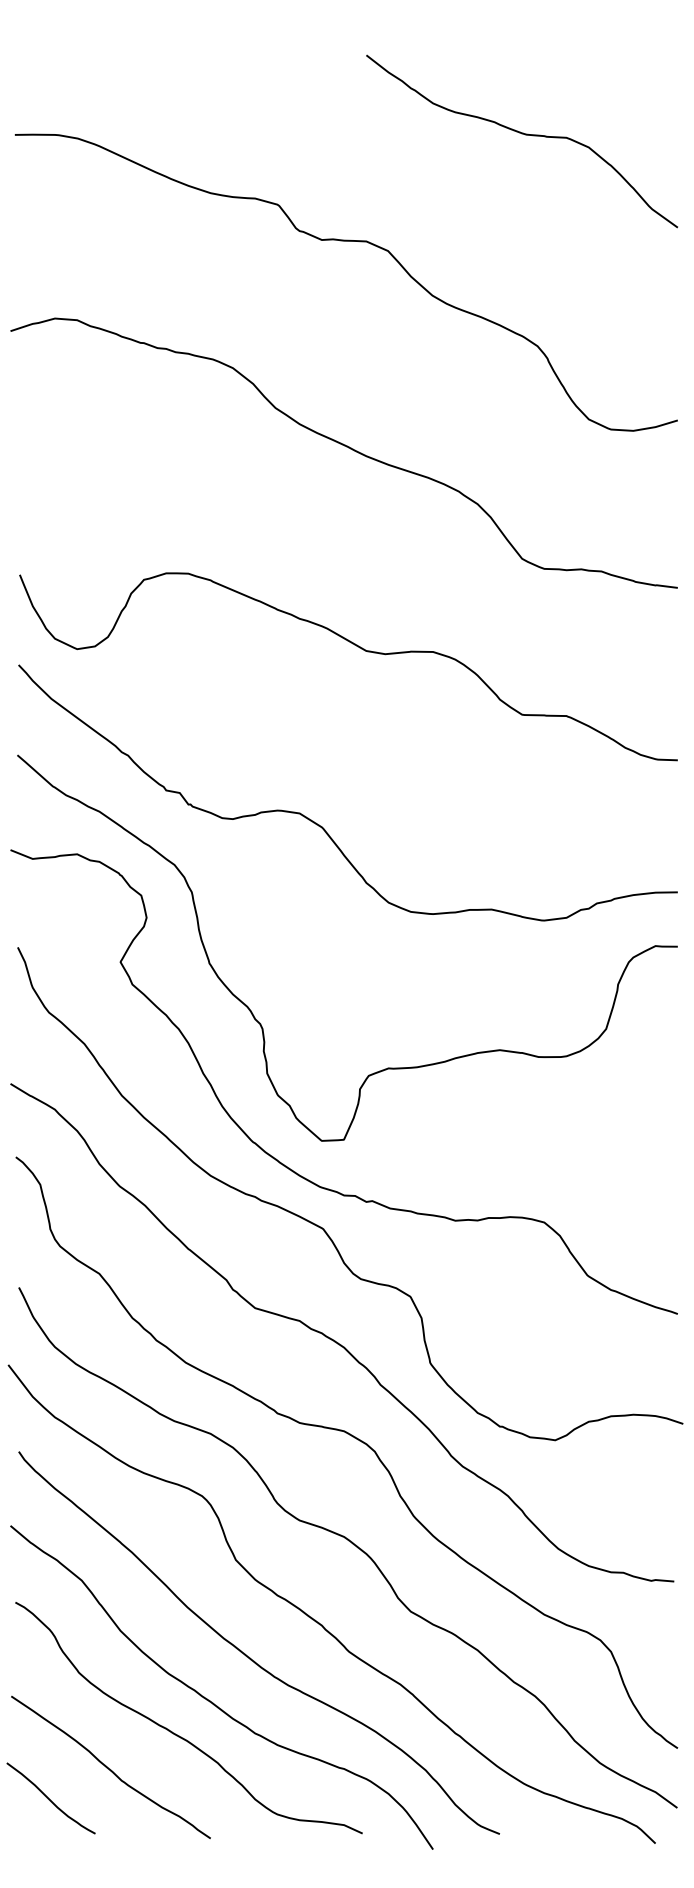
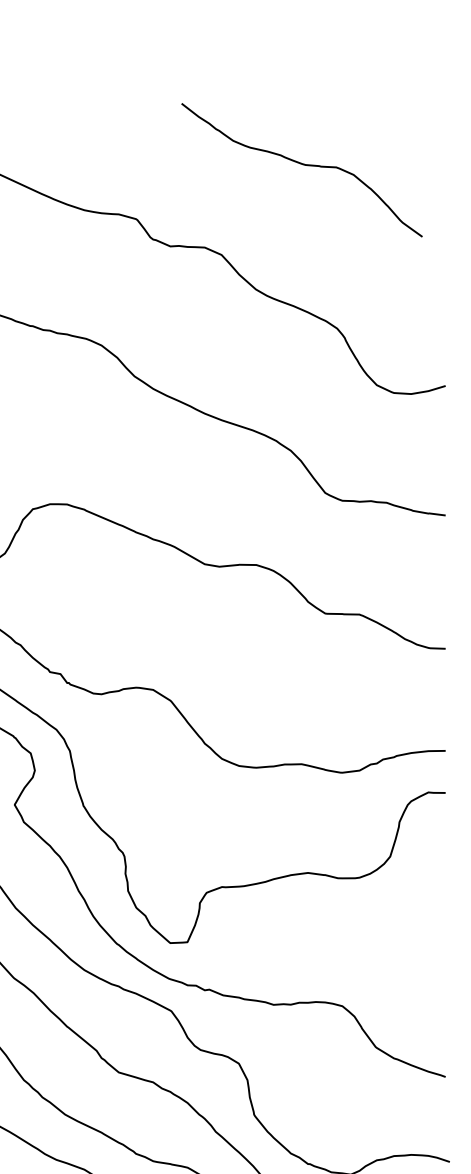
curve: (521, 134) -> (301, 164), moved

